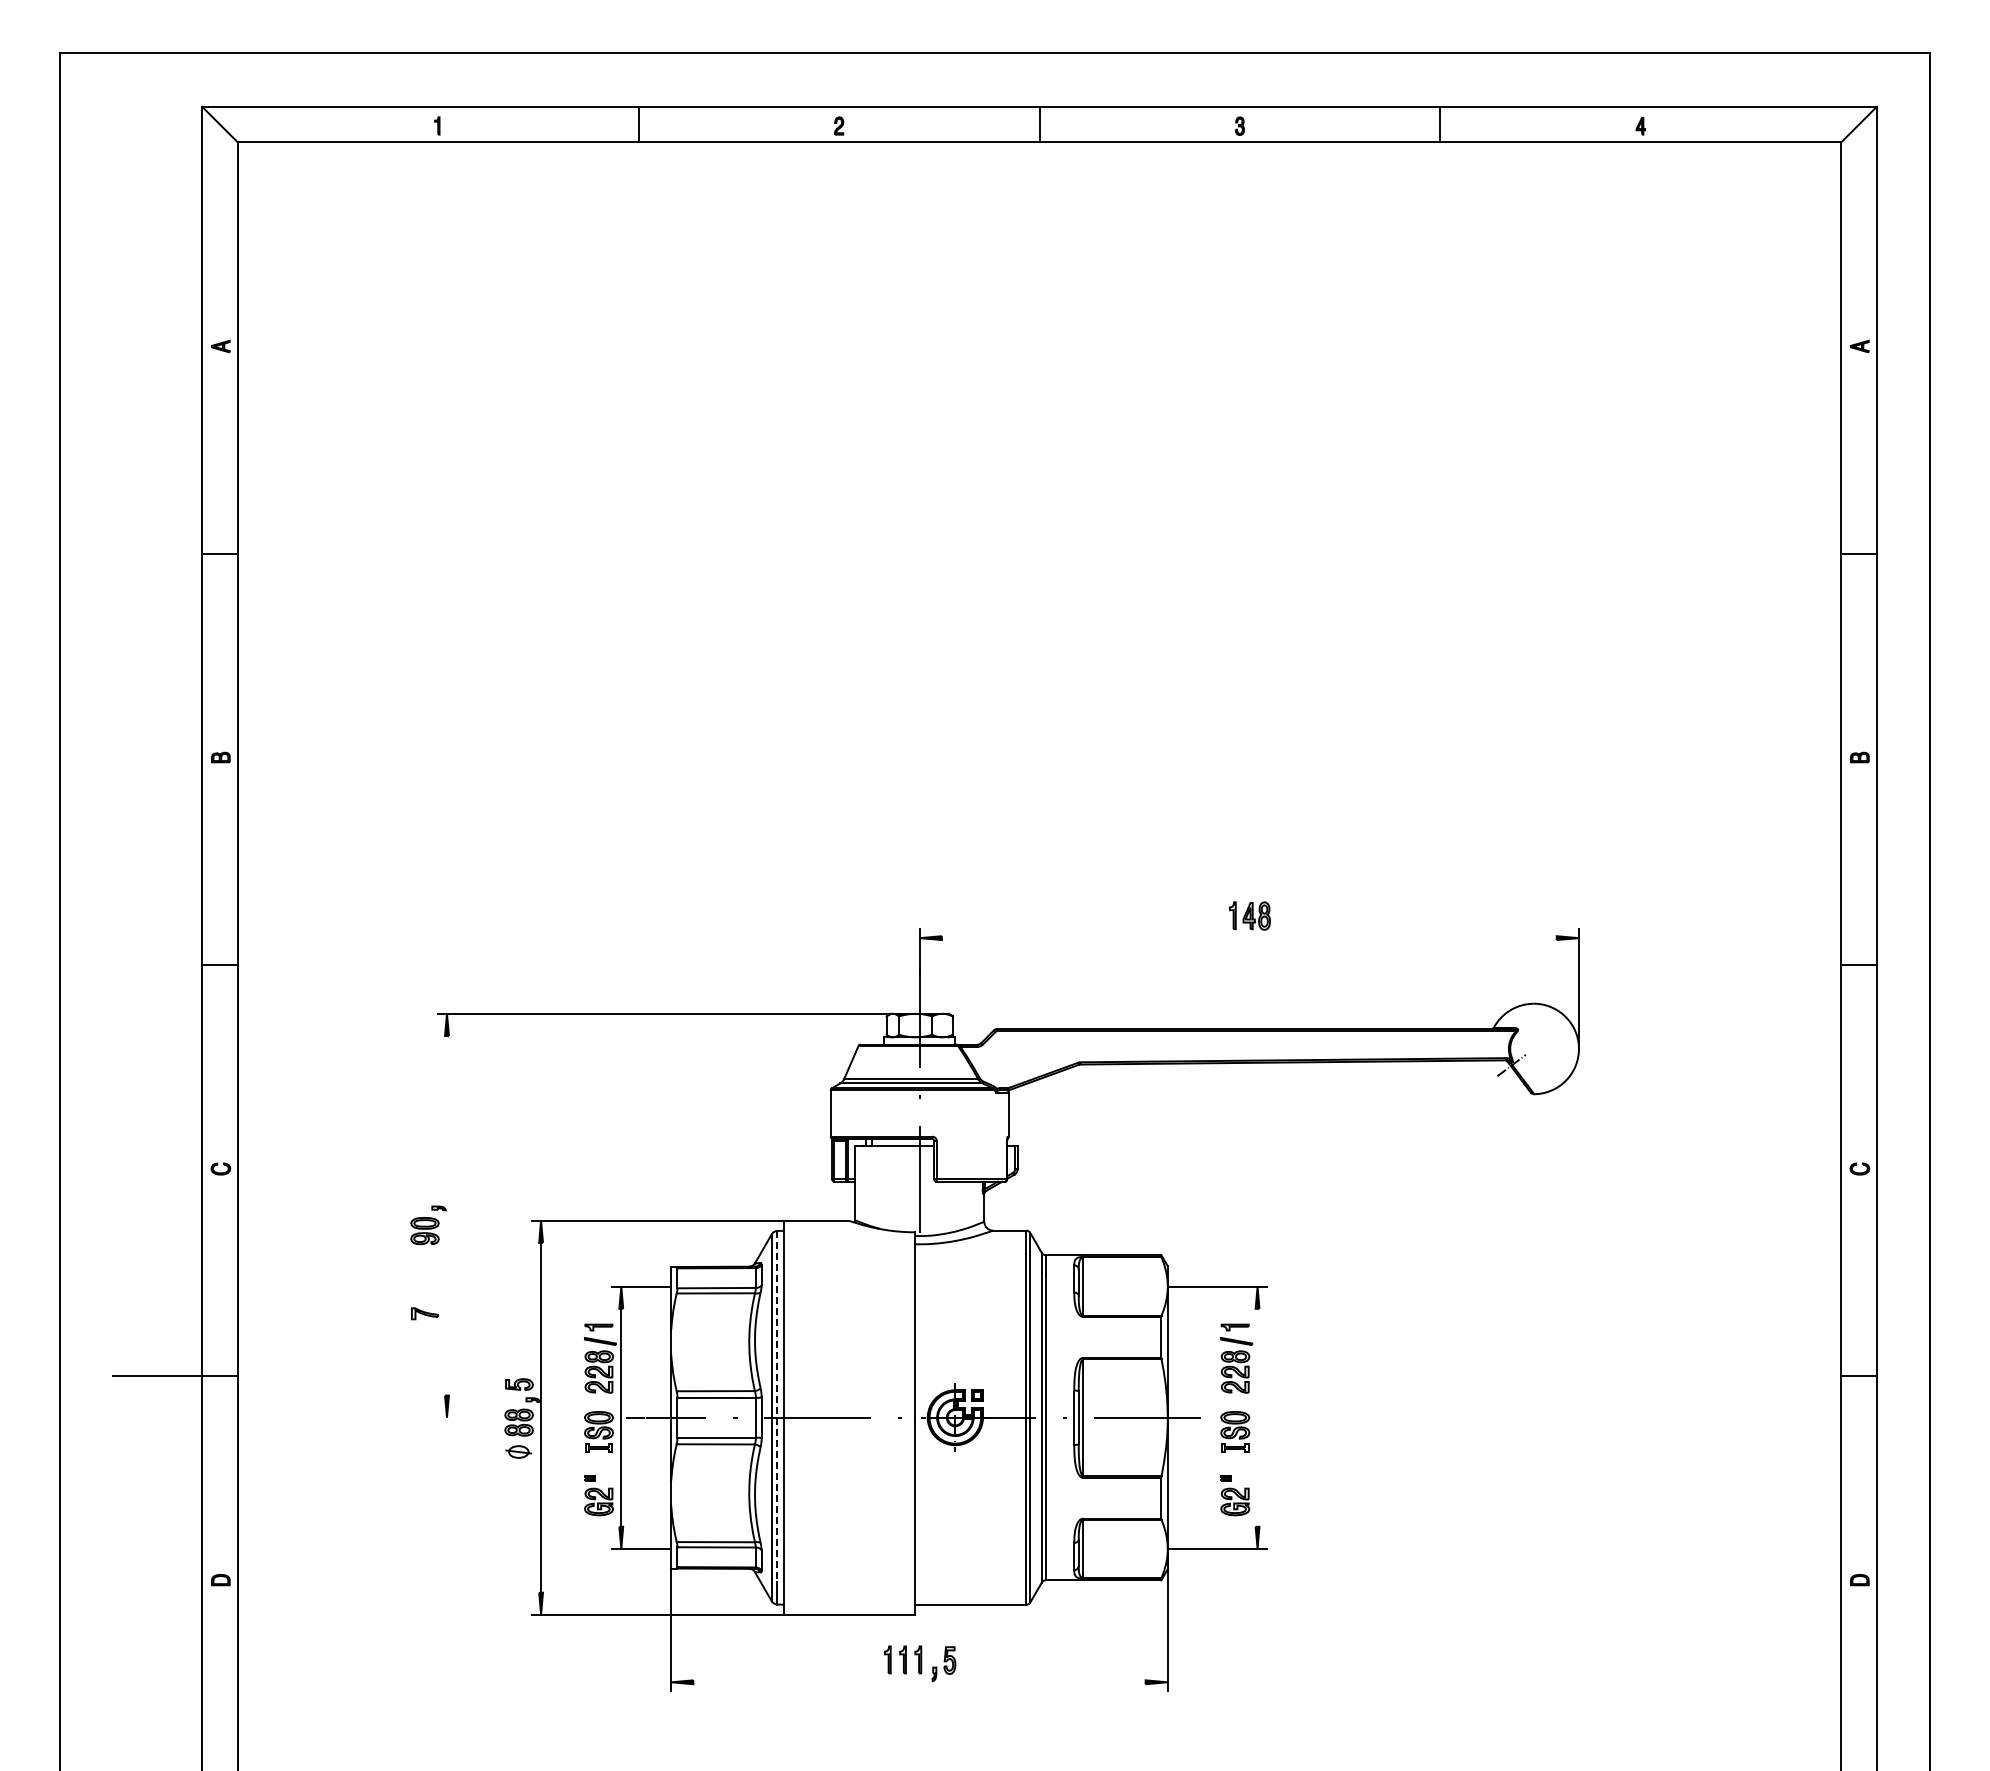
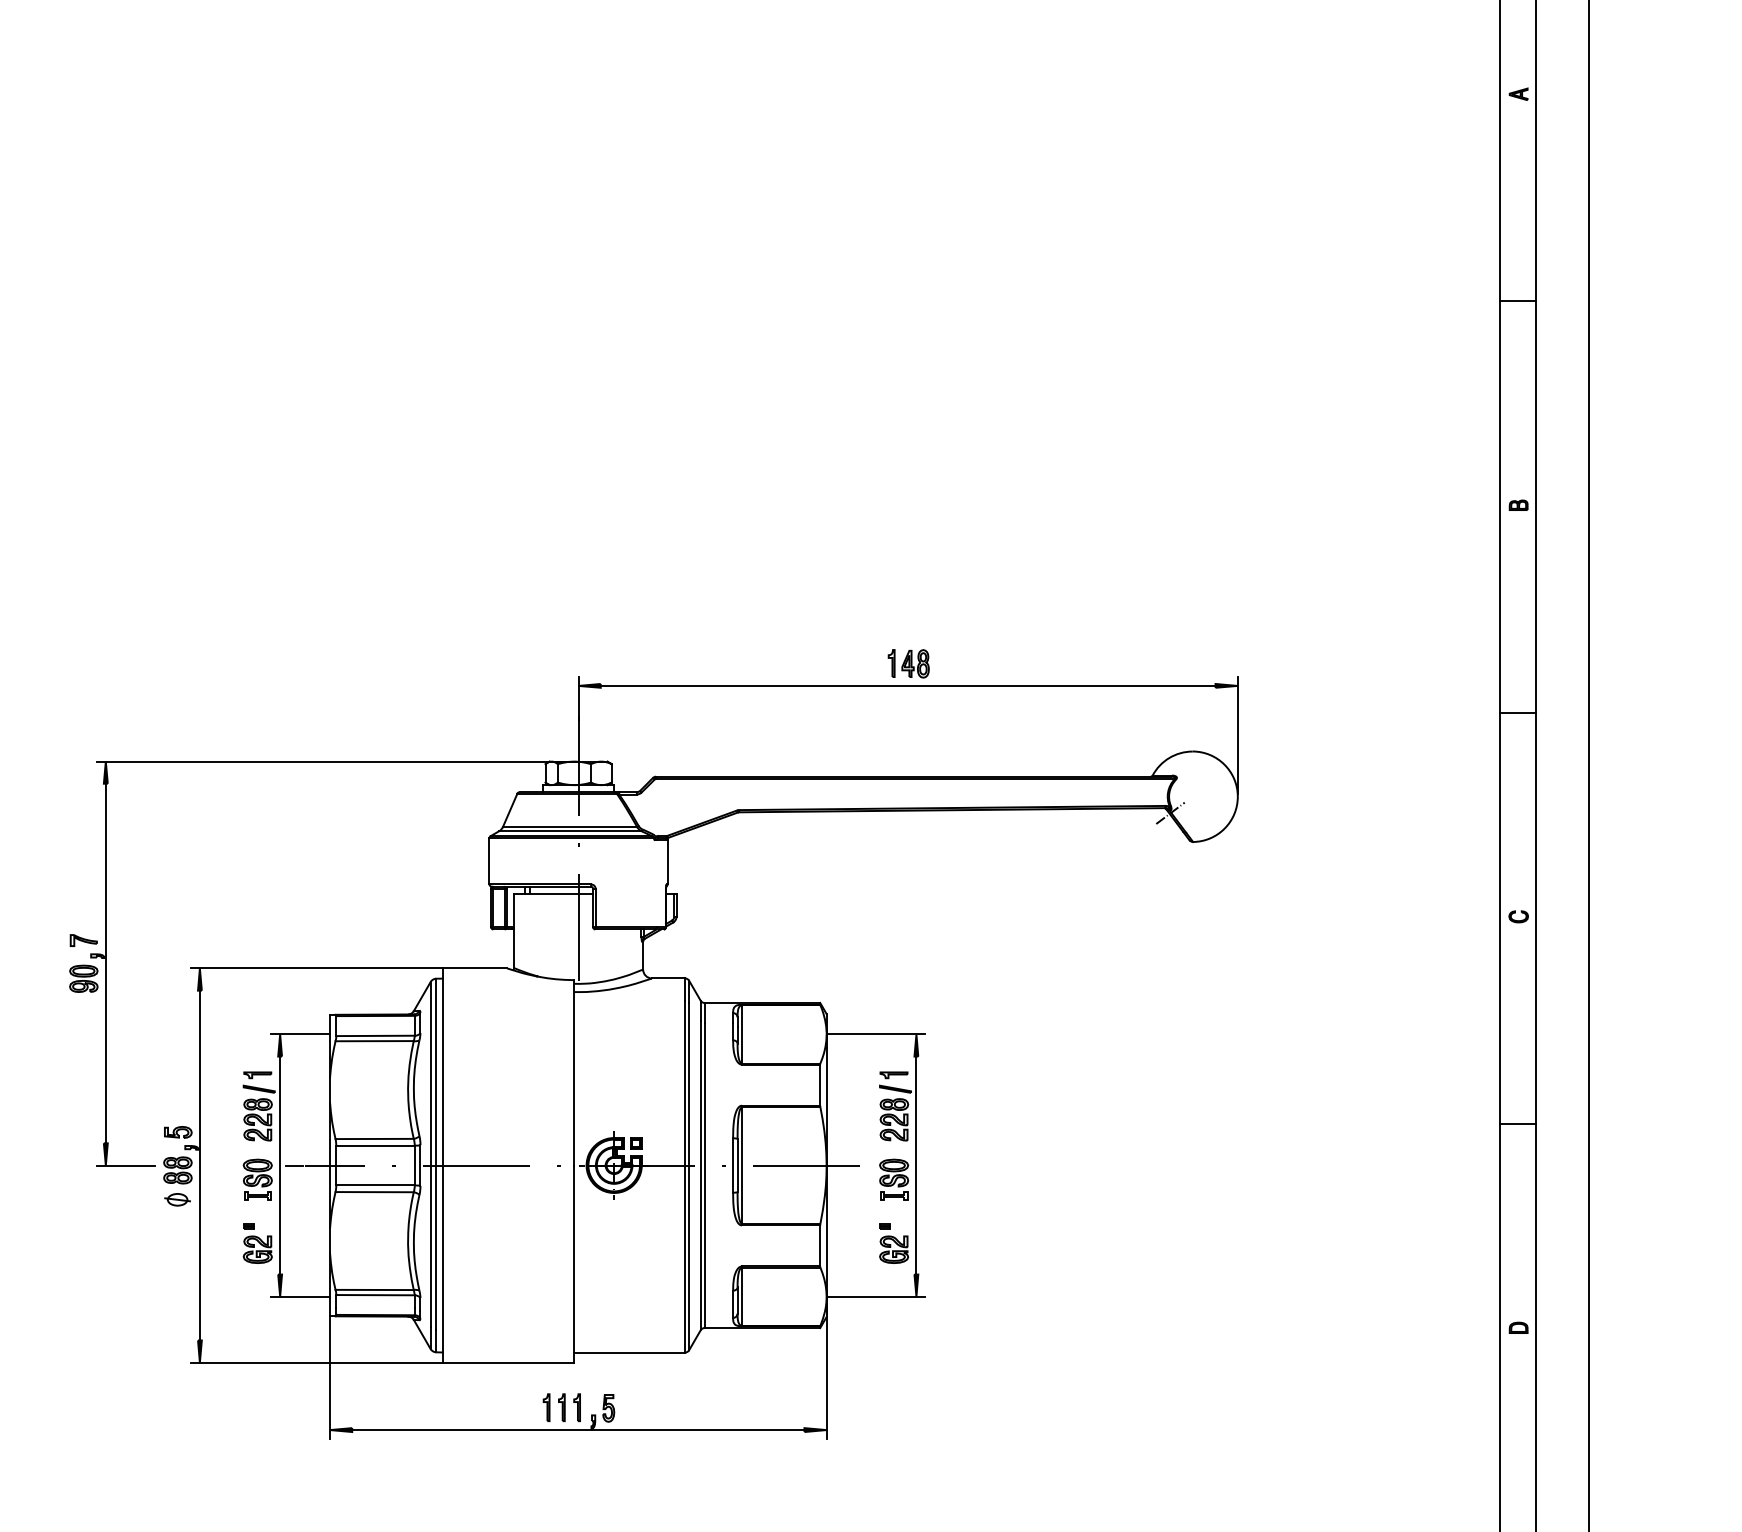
line: (1248, 938) -> (907, 686), added
line: (447, 1215) -> (106, 963), added
part: (424, 1313) -> (83, 940), moved
line: (777, 1406) -> (436, 1154), dashed -> solid
line: (467, 1417) -> (126, 1165), added
line: (1257, 1417) -> (916, 1165), added
line: (919, 1682) -> (578, 1430), added

